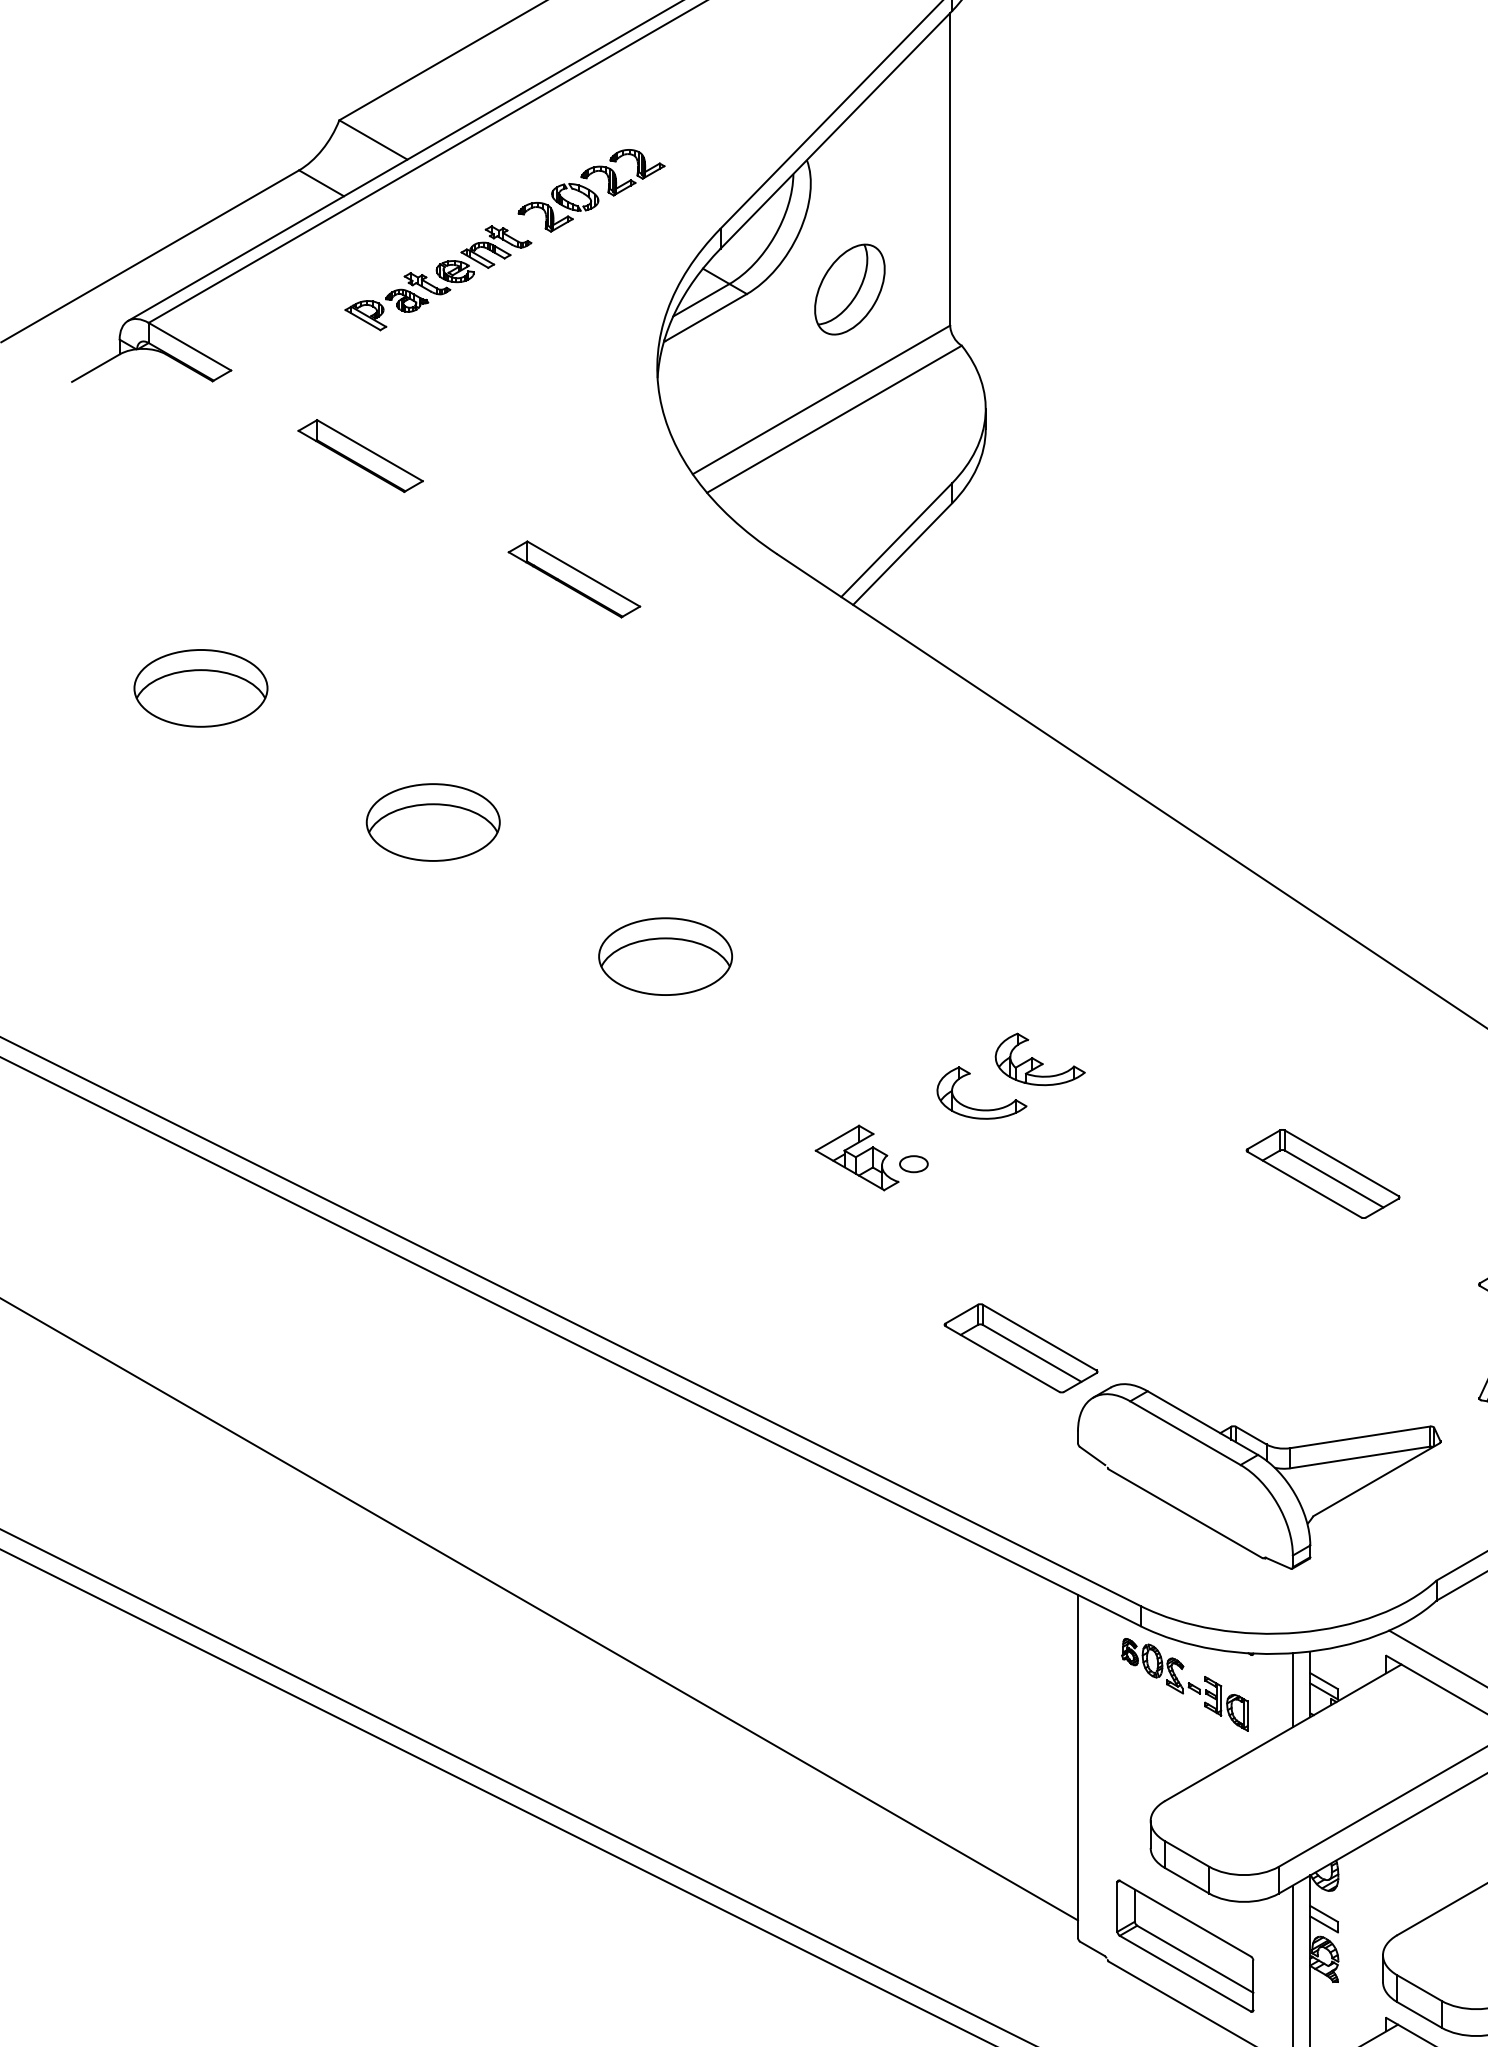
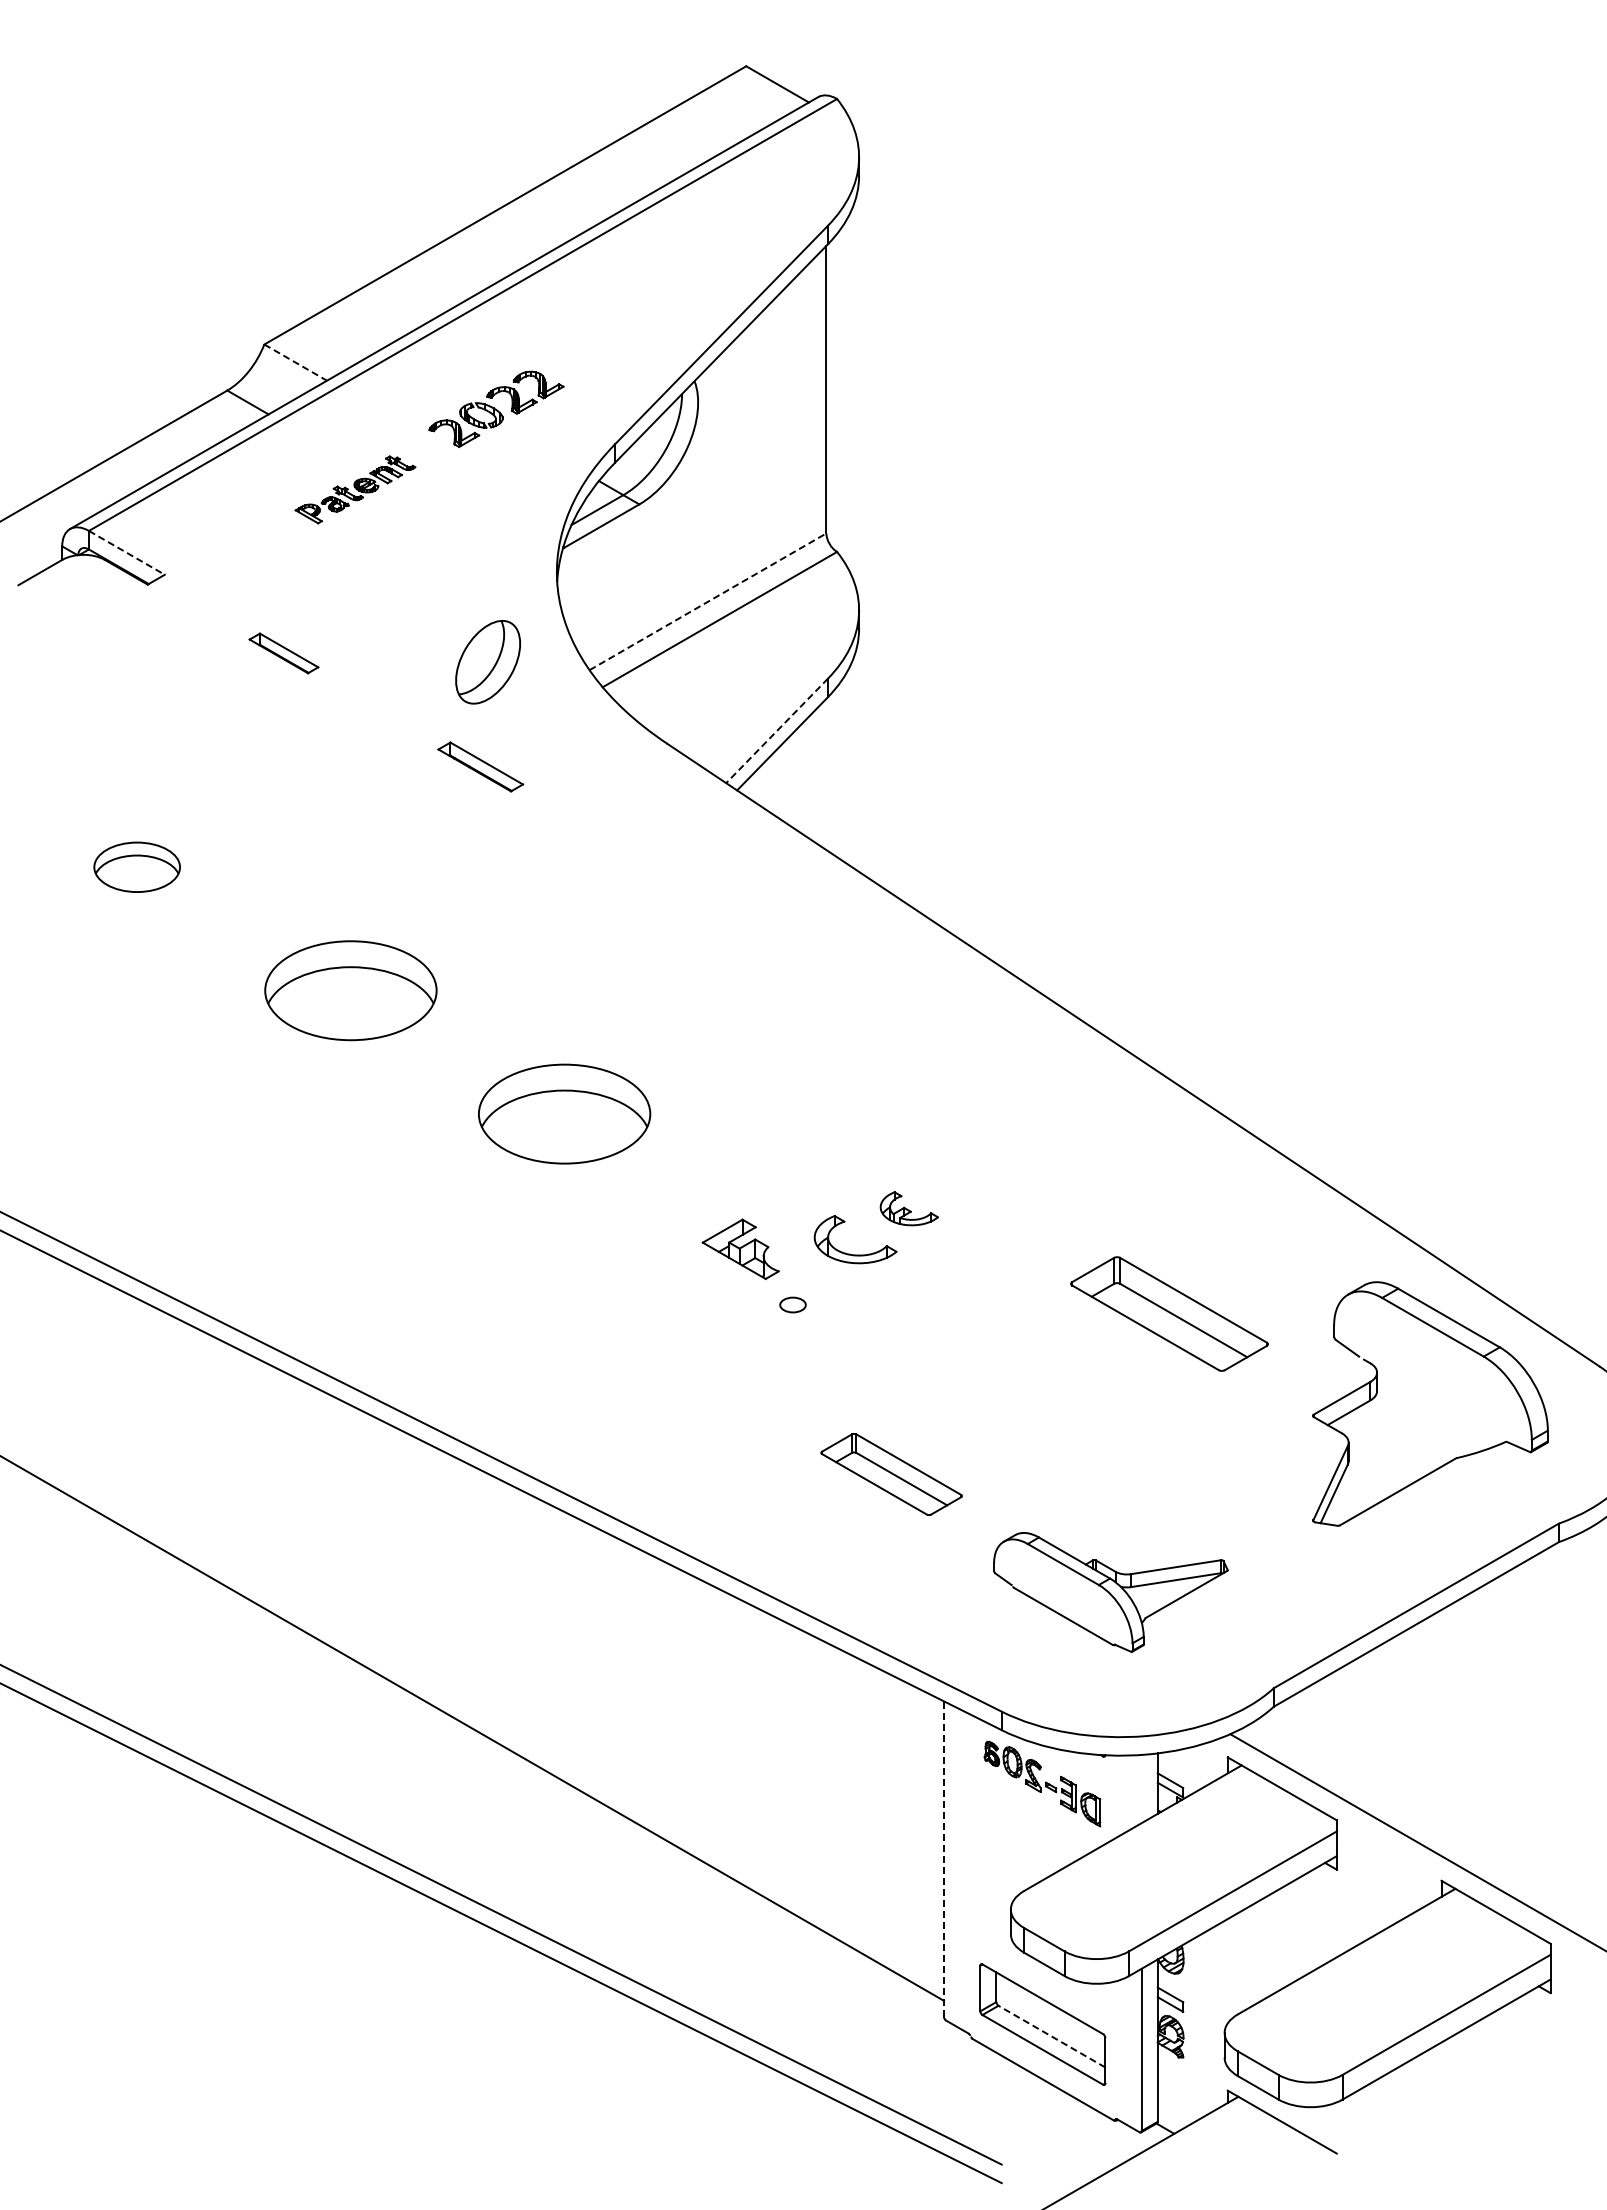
line: (374, 139) -> (296, 362), solid -> dashed
part: (438, 277) -> (355, 489), size x0.7
part: (849, 289) -> (487, 662), moved
line: (189, 346) -> (126, 552), solid -> dashed
line: (822, 399) -> (708, 601), solid -> dashed
part: (360, 456) -> (283, 653), size x0.6
line: (897, 539) -> (777, 730), solid -> dashed
part: (574, 578) -> (480, 766), size x0.7
part: (201, 688) -> (137, 867), size x0.7
part: (432, 822) -> (350, 990), size x1.4
part: (665, 956) -> (564, 1113), size x1.4
part: (1040, 1059) -> (909, 1208), size x0.7
part: (856, 1158) -> (740, 1249), moved
part: (1323, 1173) -> (1169, 1313), size x1.4
part: (1258, 1476) -> (1110, 1592), size x0.7
line: (1292, 1689) -> (1141, 1788), removed
line: (1077, 1766) -> (943, 1859), solid -> dashed
line: (1194, 1959) -> (1051, 2036), solid -> dashed

